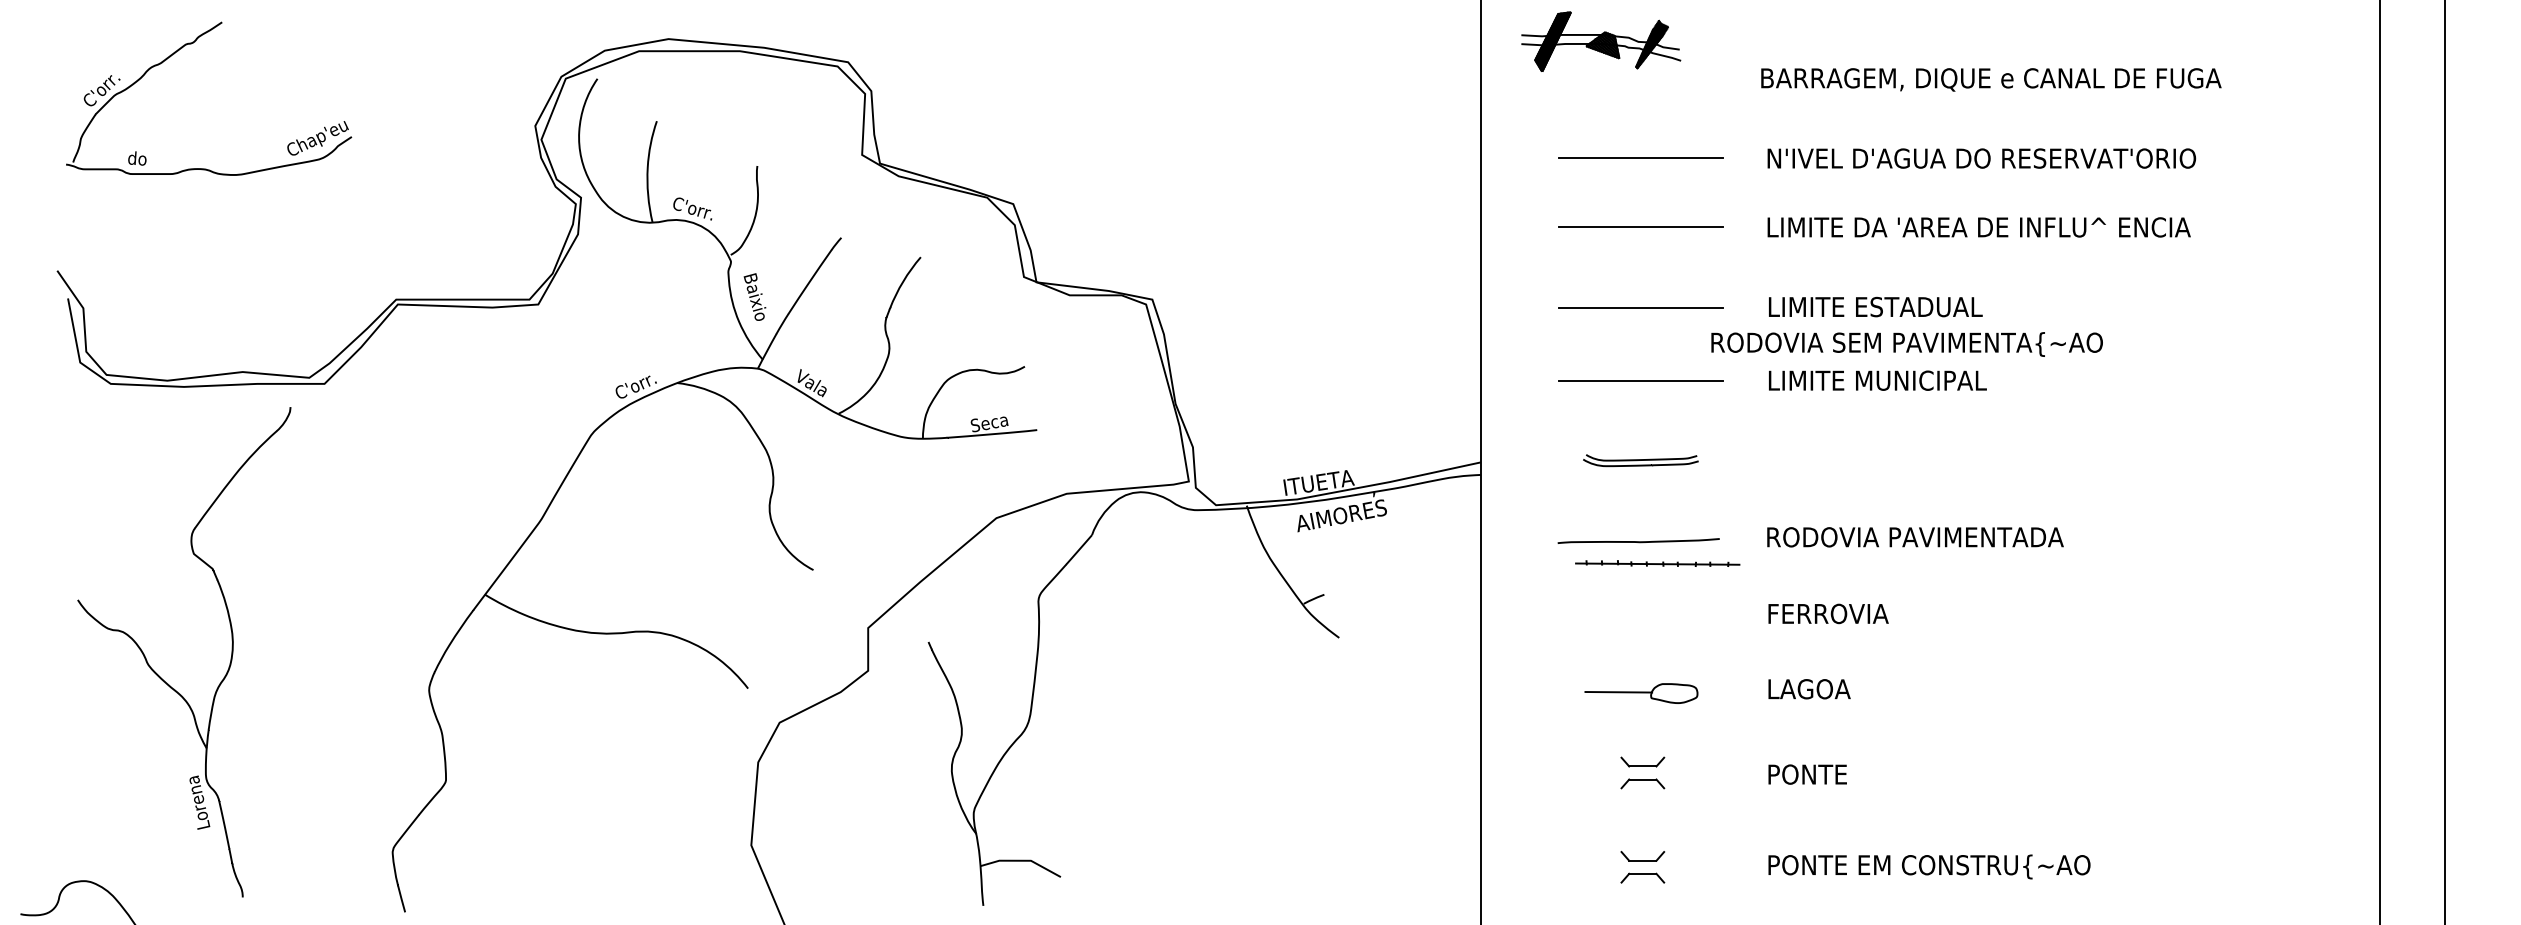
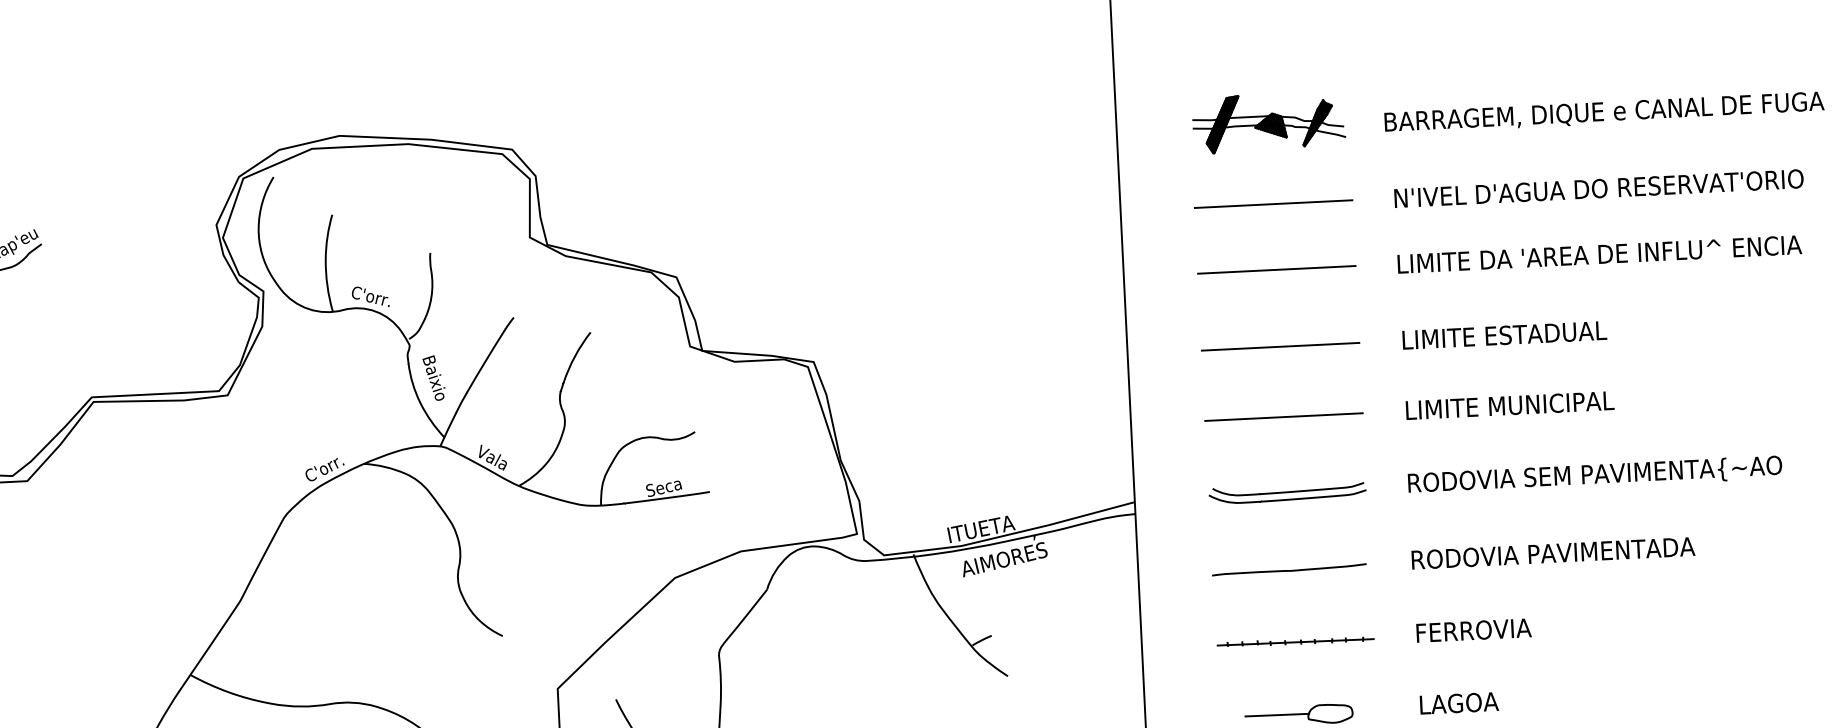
part: (1601, 41) -> (1269, 122), moved
text: (1906, 344) -> (1594, 475), moved
part: (1640, 460) -> (1287, 492), size x1.43
part: (1657, 563) -> (1295, 641), moved

